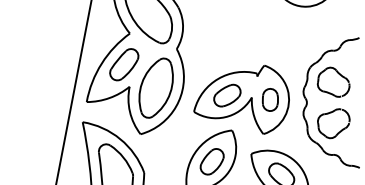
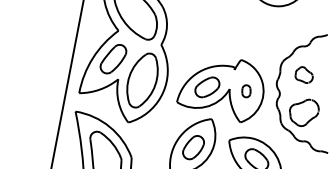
part: (333, 81) -> (304, 74), size x0.6
part: (269, 99) -> (245, 90), size x0.6

